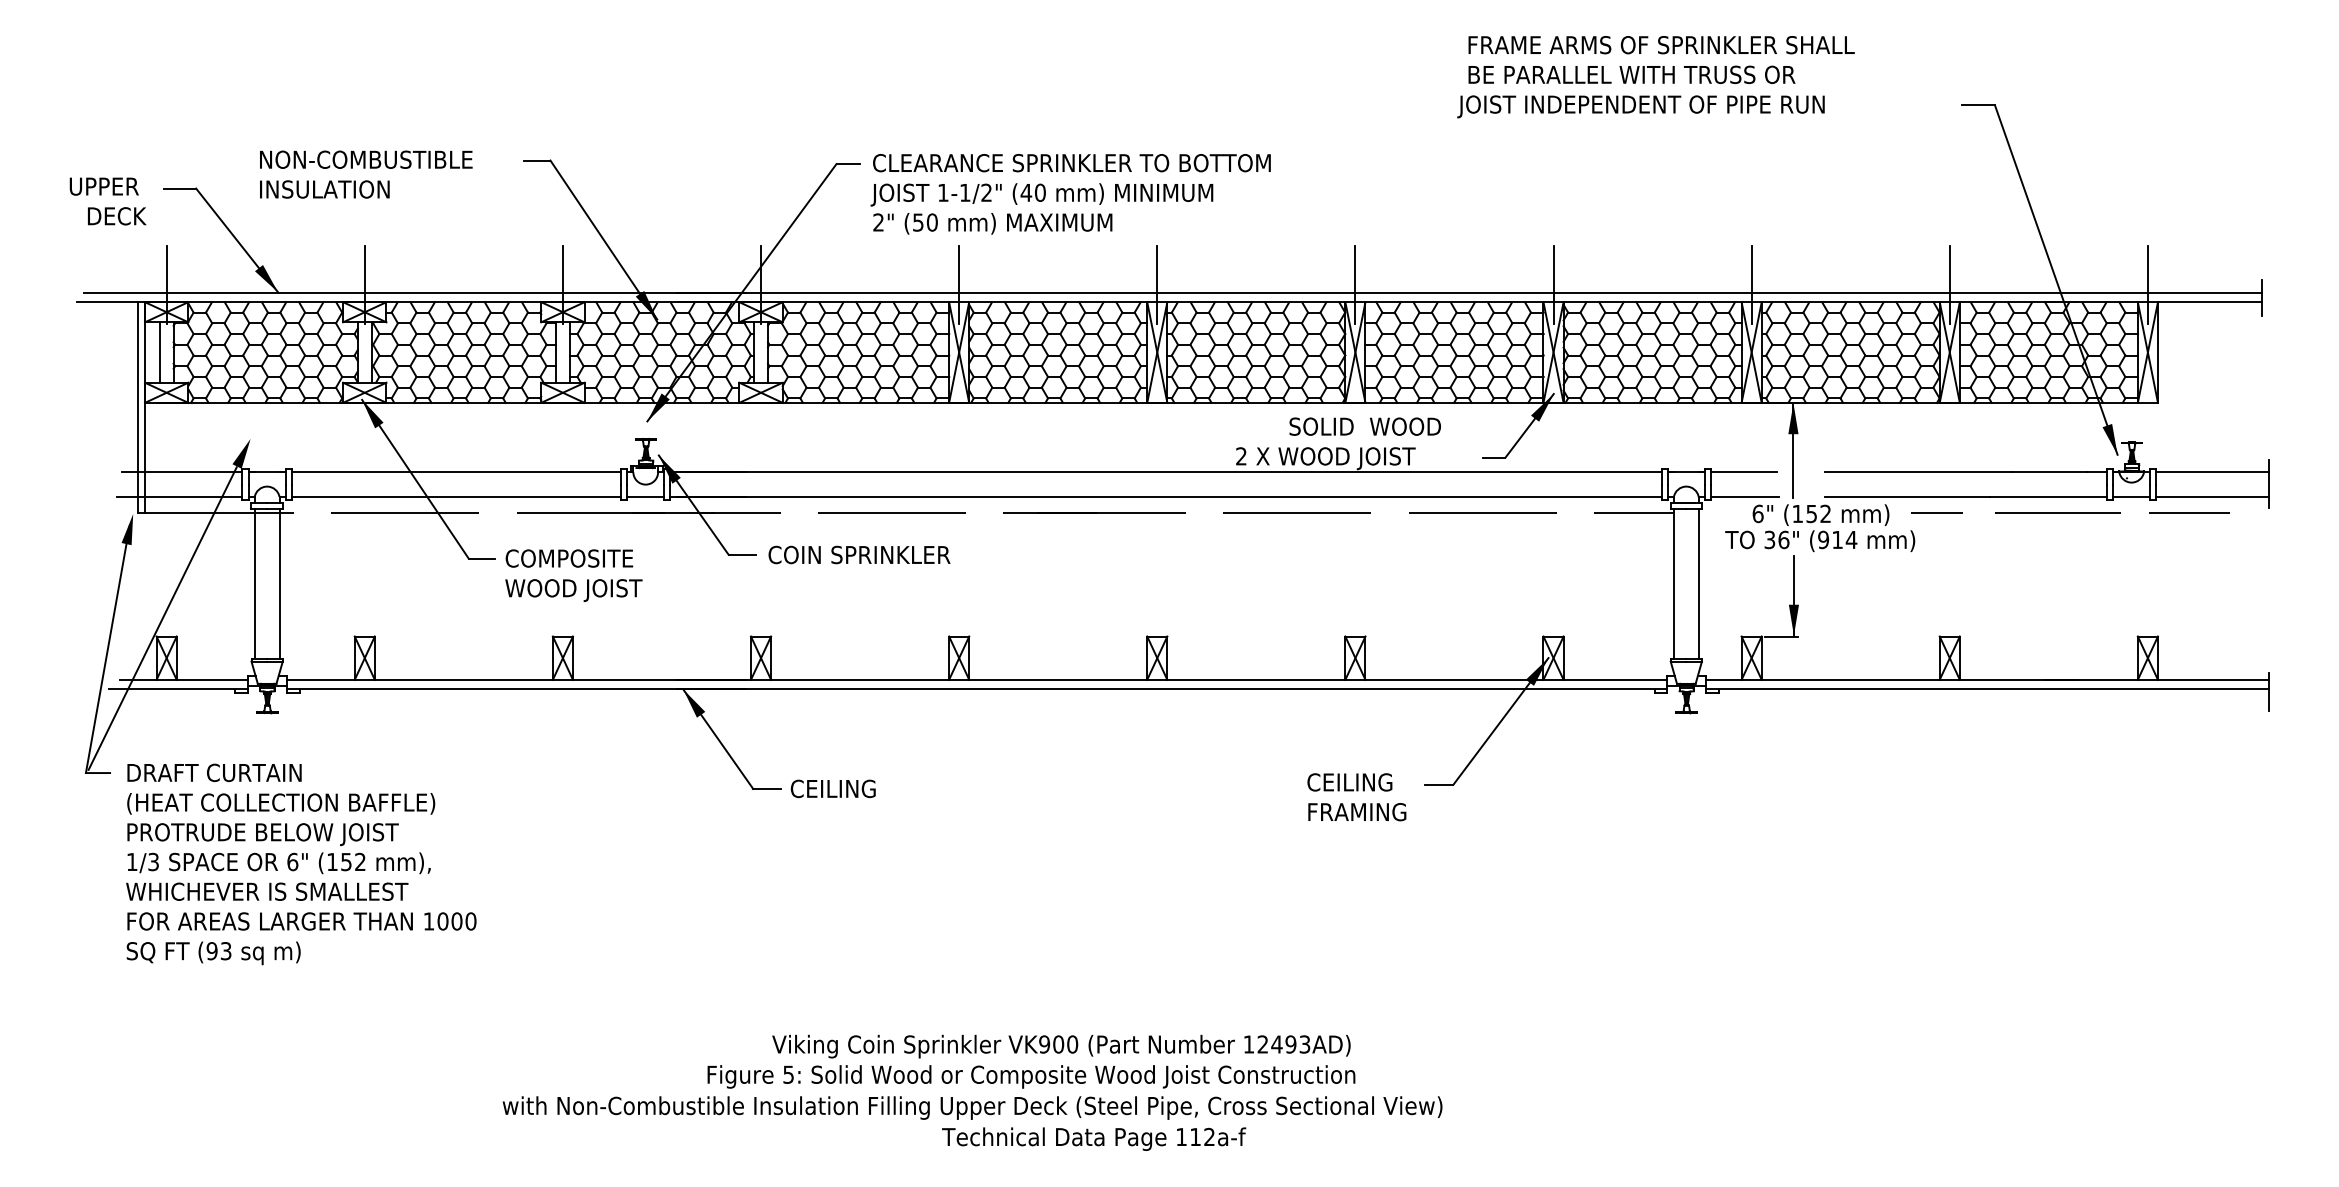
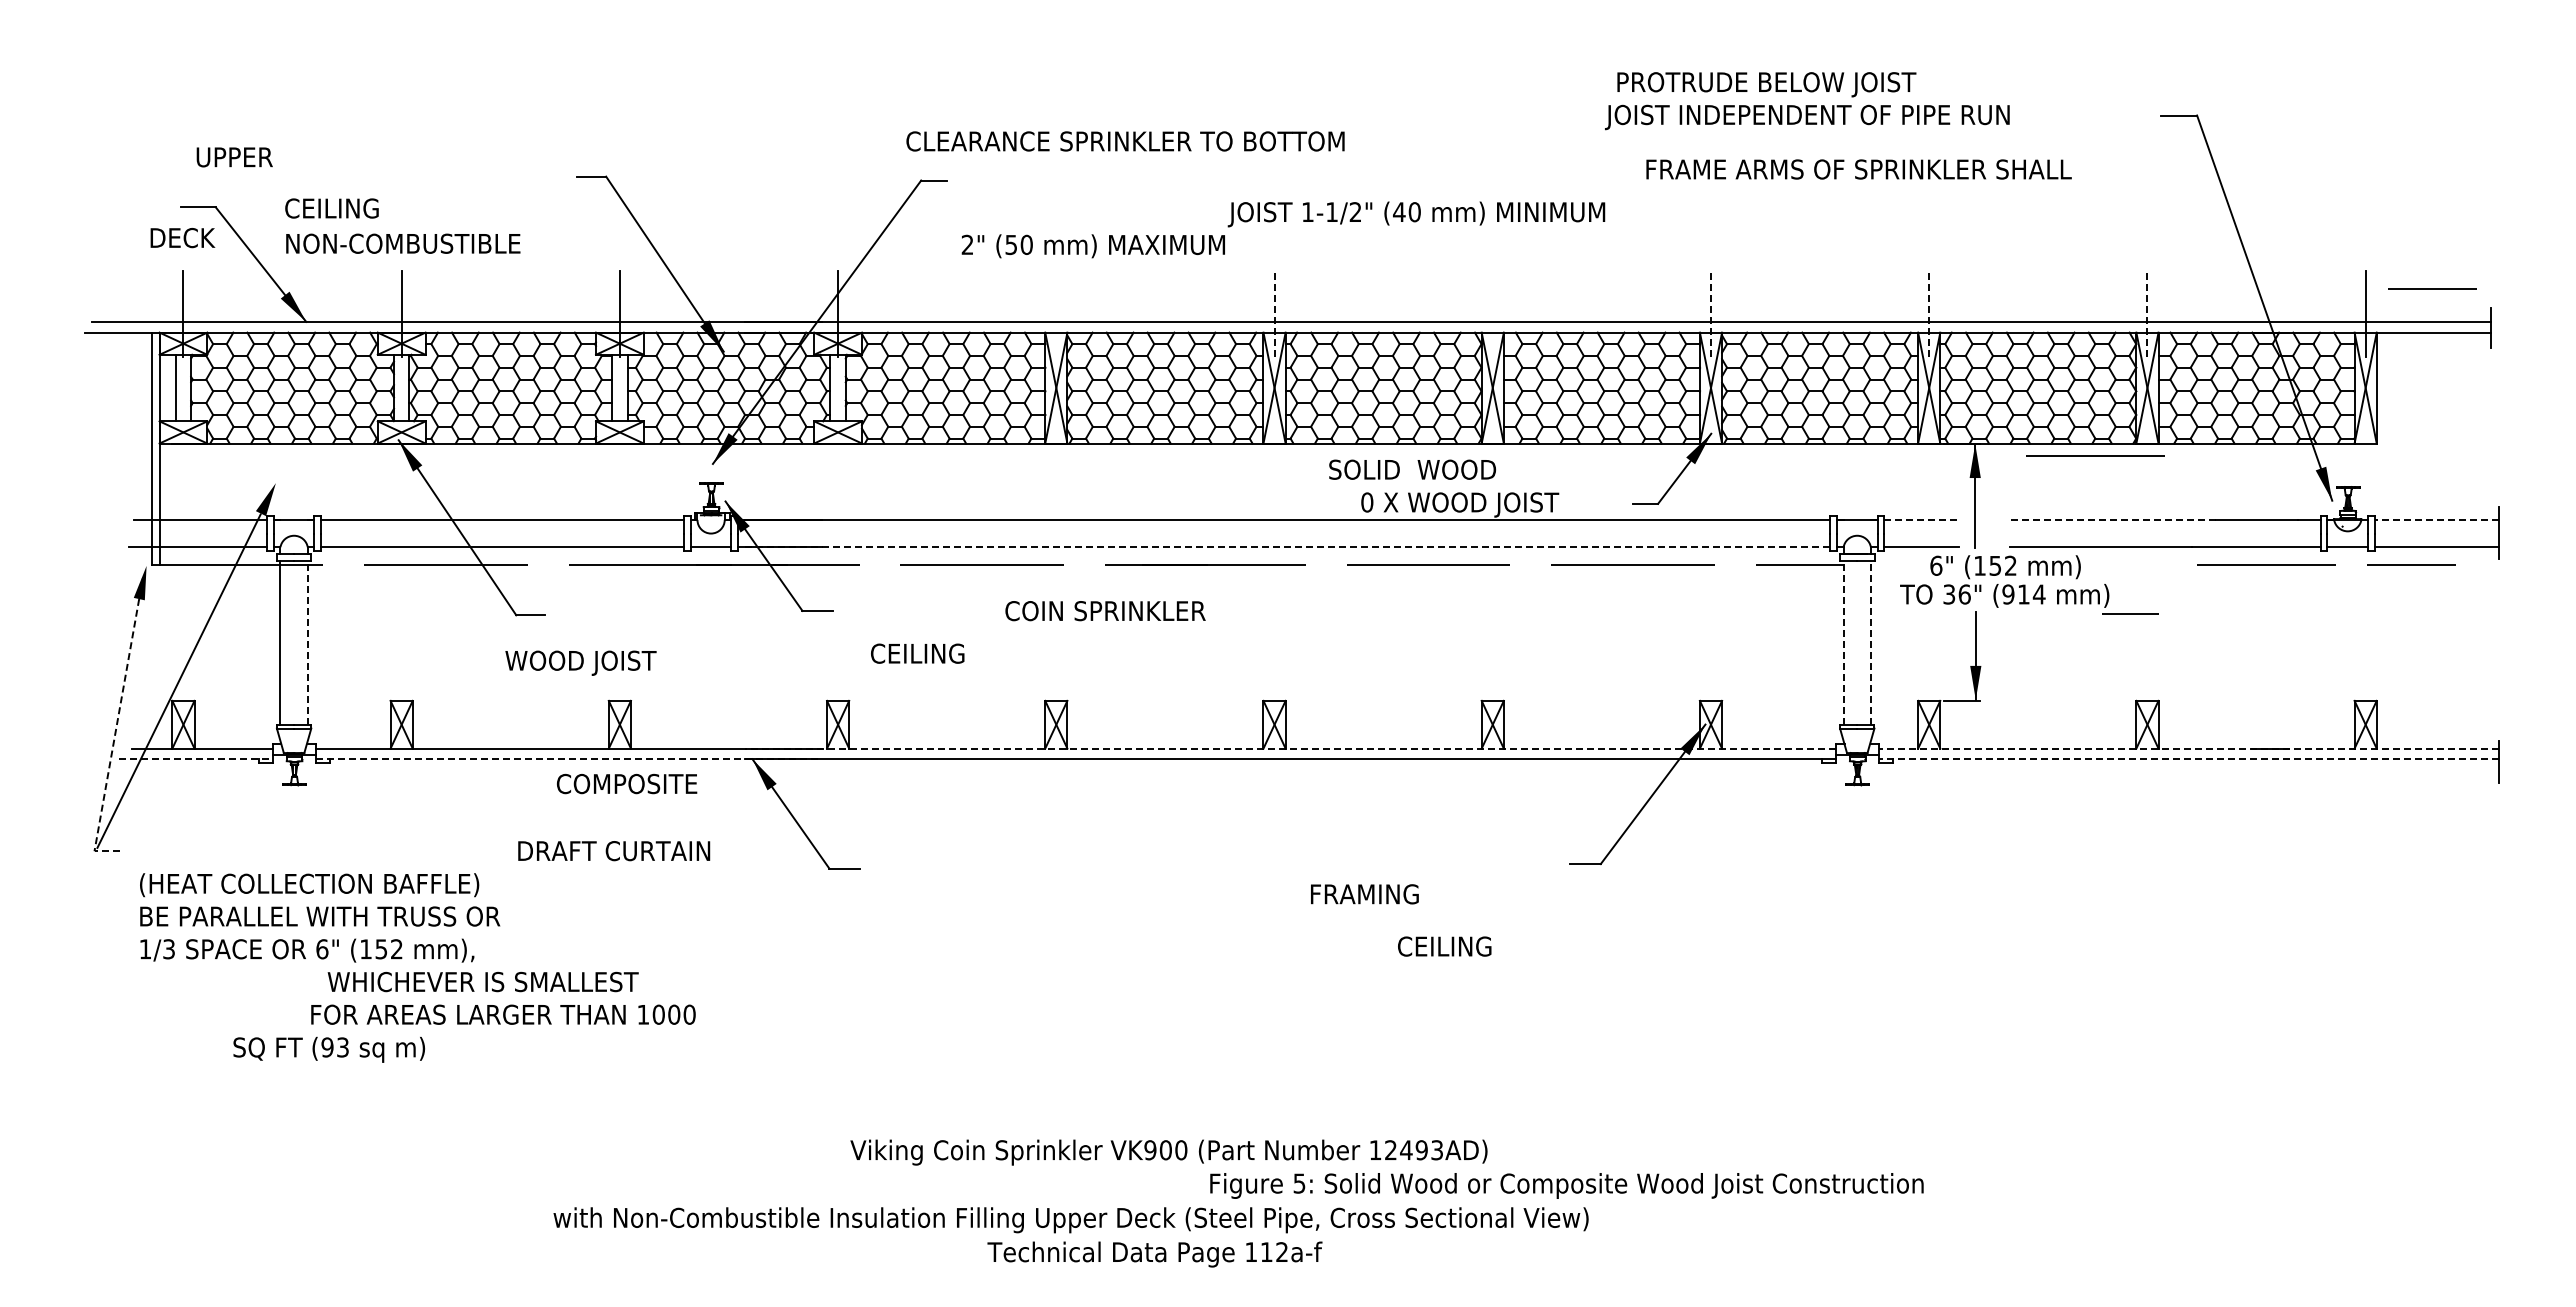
text: (1661, 45) -> (1858, 169), moved
text: (1632, 76) -> (1798, 84), BE PARALLEL WITH TRUSS OR -> PROTRUDE BELOW JOIST
text: (366, 159) -> (403, 243), moved
text: (1071, 163) -> (1125, 141), moved
text: (104, 186) -> (234, 157), moved
text: (324, 189) -> (357, 208), INSULATION -> CEILING
text: (1041, 194) -> (1416, 214), moved
text: (116, 216) -> (182, 238), moved
line: (2208, 262) -> (2432, 288), added
line: (959, 284) -> (1056, 313), removed
line: (1157, 284) -> (1274, 313), solid -> dashed
line: (1355, 284) -> (1492, 313), removed
line: (1553, 284) -> (1711, 313), solid -> dashed
line: (1751, 284) -> (1929, 313), solid -> dashed
line: (1949, 284) -> (2147, 313), solid -> dashed
line: (1902, 413) -> (2095, 455), added
text: (1365, 426) -> (1412, 469), moved
text: (1241, 456) -> (1367, 502), 2 -> 0
line: (1743, 471) -> (1920, 519), solid -> dashed
line: (1918, 471) -> (2112, 519), solid -> dashed
line: (2212, 471) -> (2436, 519), solid -> dashed
line: (1169, 497) -> (1287, 547), solid -> dashed
line: (1937, 512) -> (2130, 613), moved
text: (859, 555) -> (1105, 611), moved
text: (569, 558) -> (627, 783), moved
line: (279, 583) -> (307, 642), solid -> dashed
line: (1673, 583) -> (1843, 642), solid -> dashed
line: (1698, 583) -> (1870, 642), solid -> dashed
text: (573, 589) -> (580, 662), moved
line: (105, 661) -> (116, 728), solid -> dashed
line: (1171, 679) -> (1290, 748), solid -> dashed
line: (1987, 679) -> (2188, 748), solid -> dashed
line: (178, 688) -> (196, 758), solid -> dashed
line: (516, 688) -> (568, 758), solid -> dashed
line: (1987, 688) -> (2188, 758), solid -> dashed
text: (214, 773) -> (614, 851), moved
text: (1349, 782) -> (1444, 946), moved
text: (833, 788) -> (917, 653), moved
text: (1356, 812) -> (1364, 894), moved
text: (292, 834) -> (321, 918), PROTRUDE BELOW JOIST -> BE PARALLEL WITH TRUSS OR
text: (266, 891) -> (482, 981), moved
text: (302, 921) -> (503, 1014), moved
text: (213, 953) -> (329, 1049), moved
text: (1031, 1076) -> (1566, 1185), moved
text: (1093, 1139) -> (1154, 1254), moved

